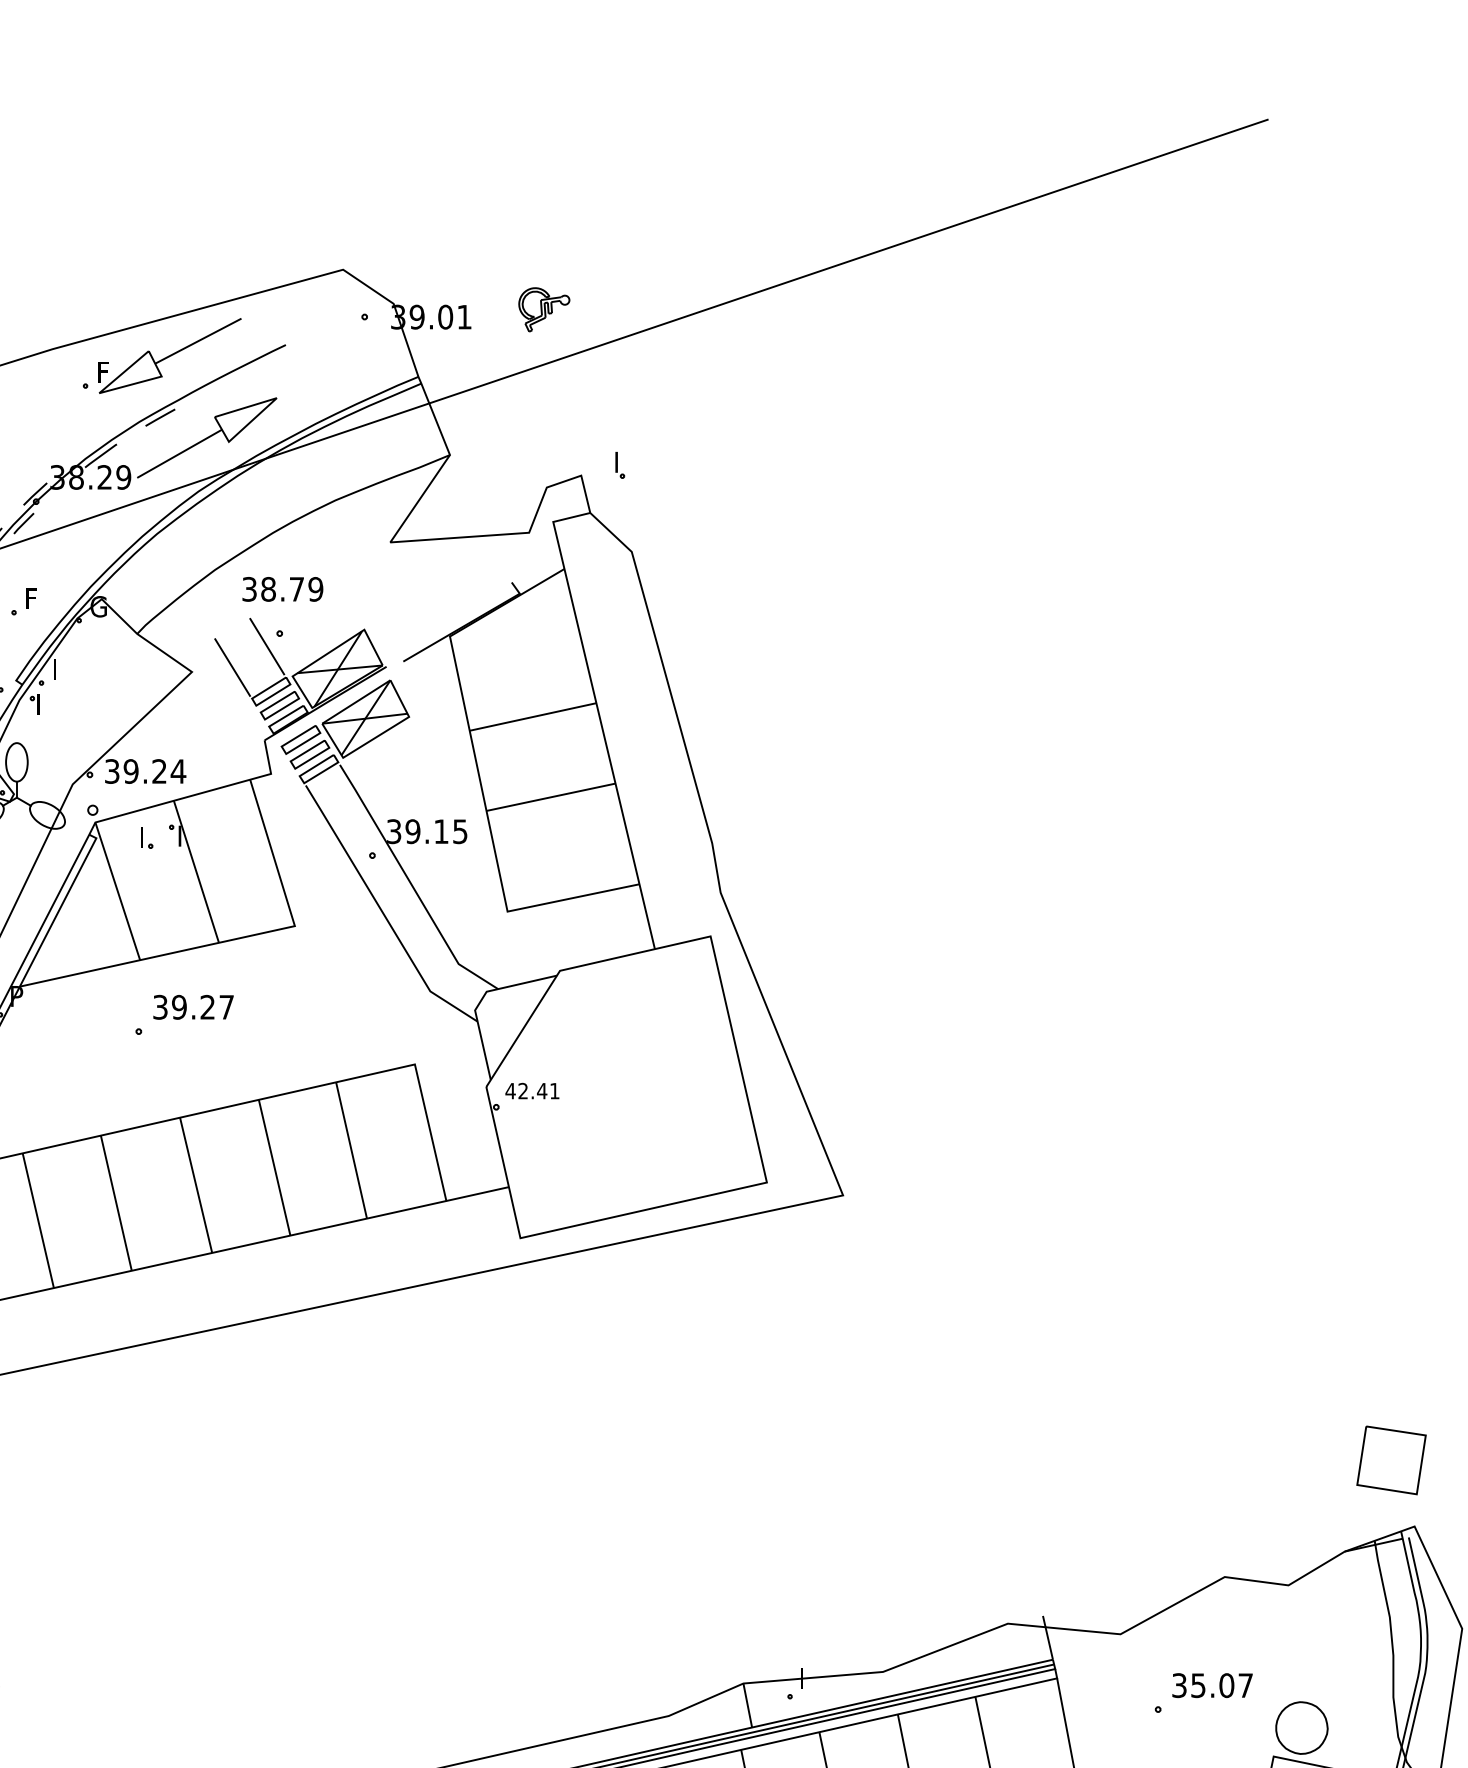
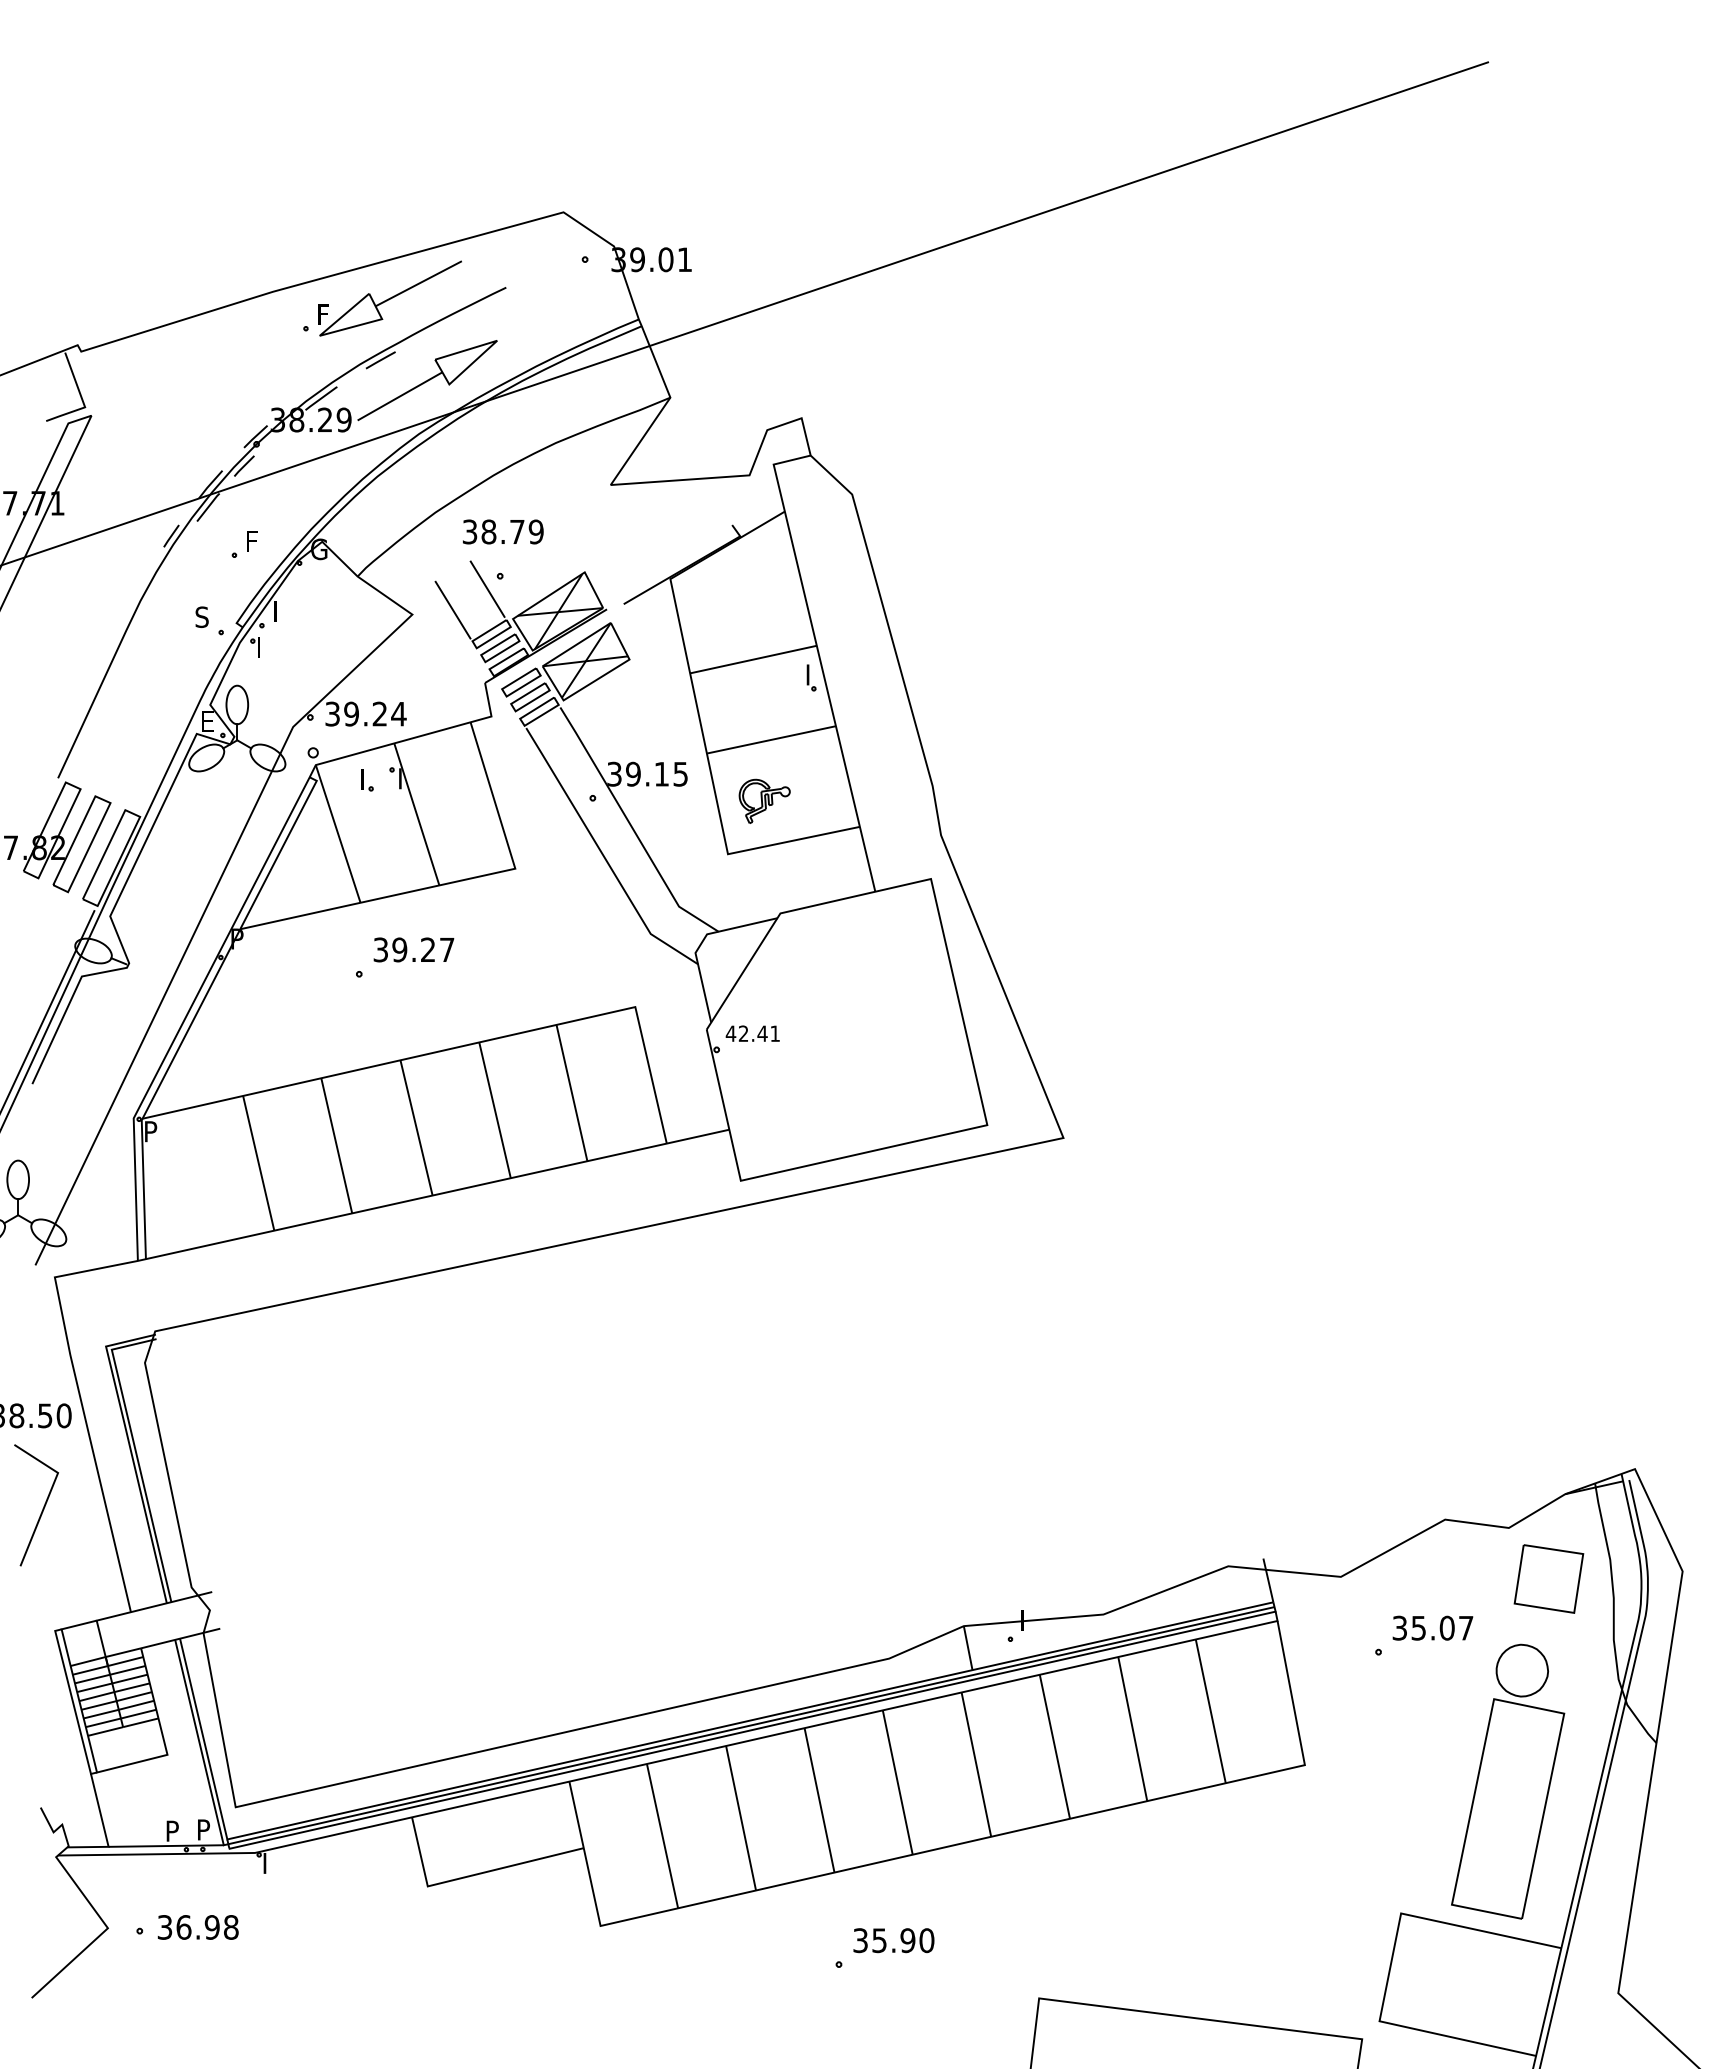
part: (544, 308) -> (764, 800), moved
part: (620, 464) -> (811, 677), moved
part: (1391, 1459) -> (1548, 1578), moved

